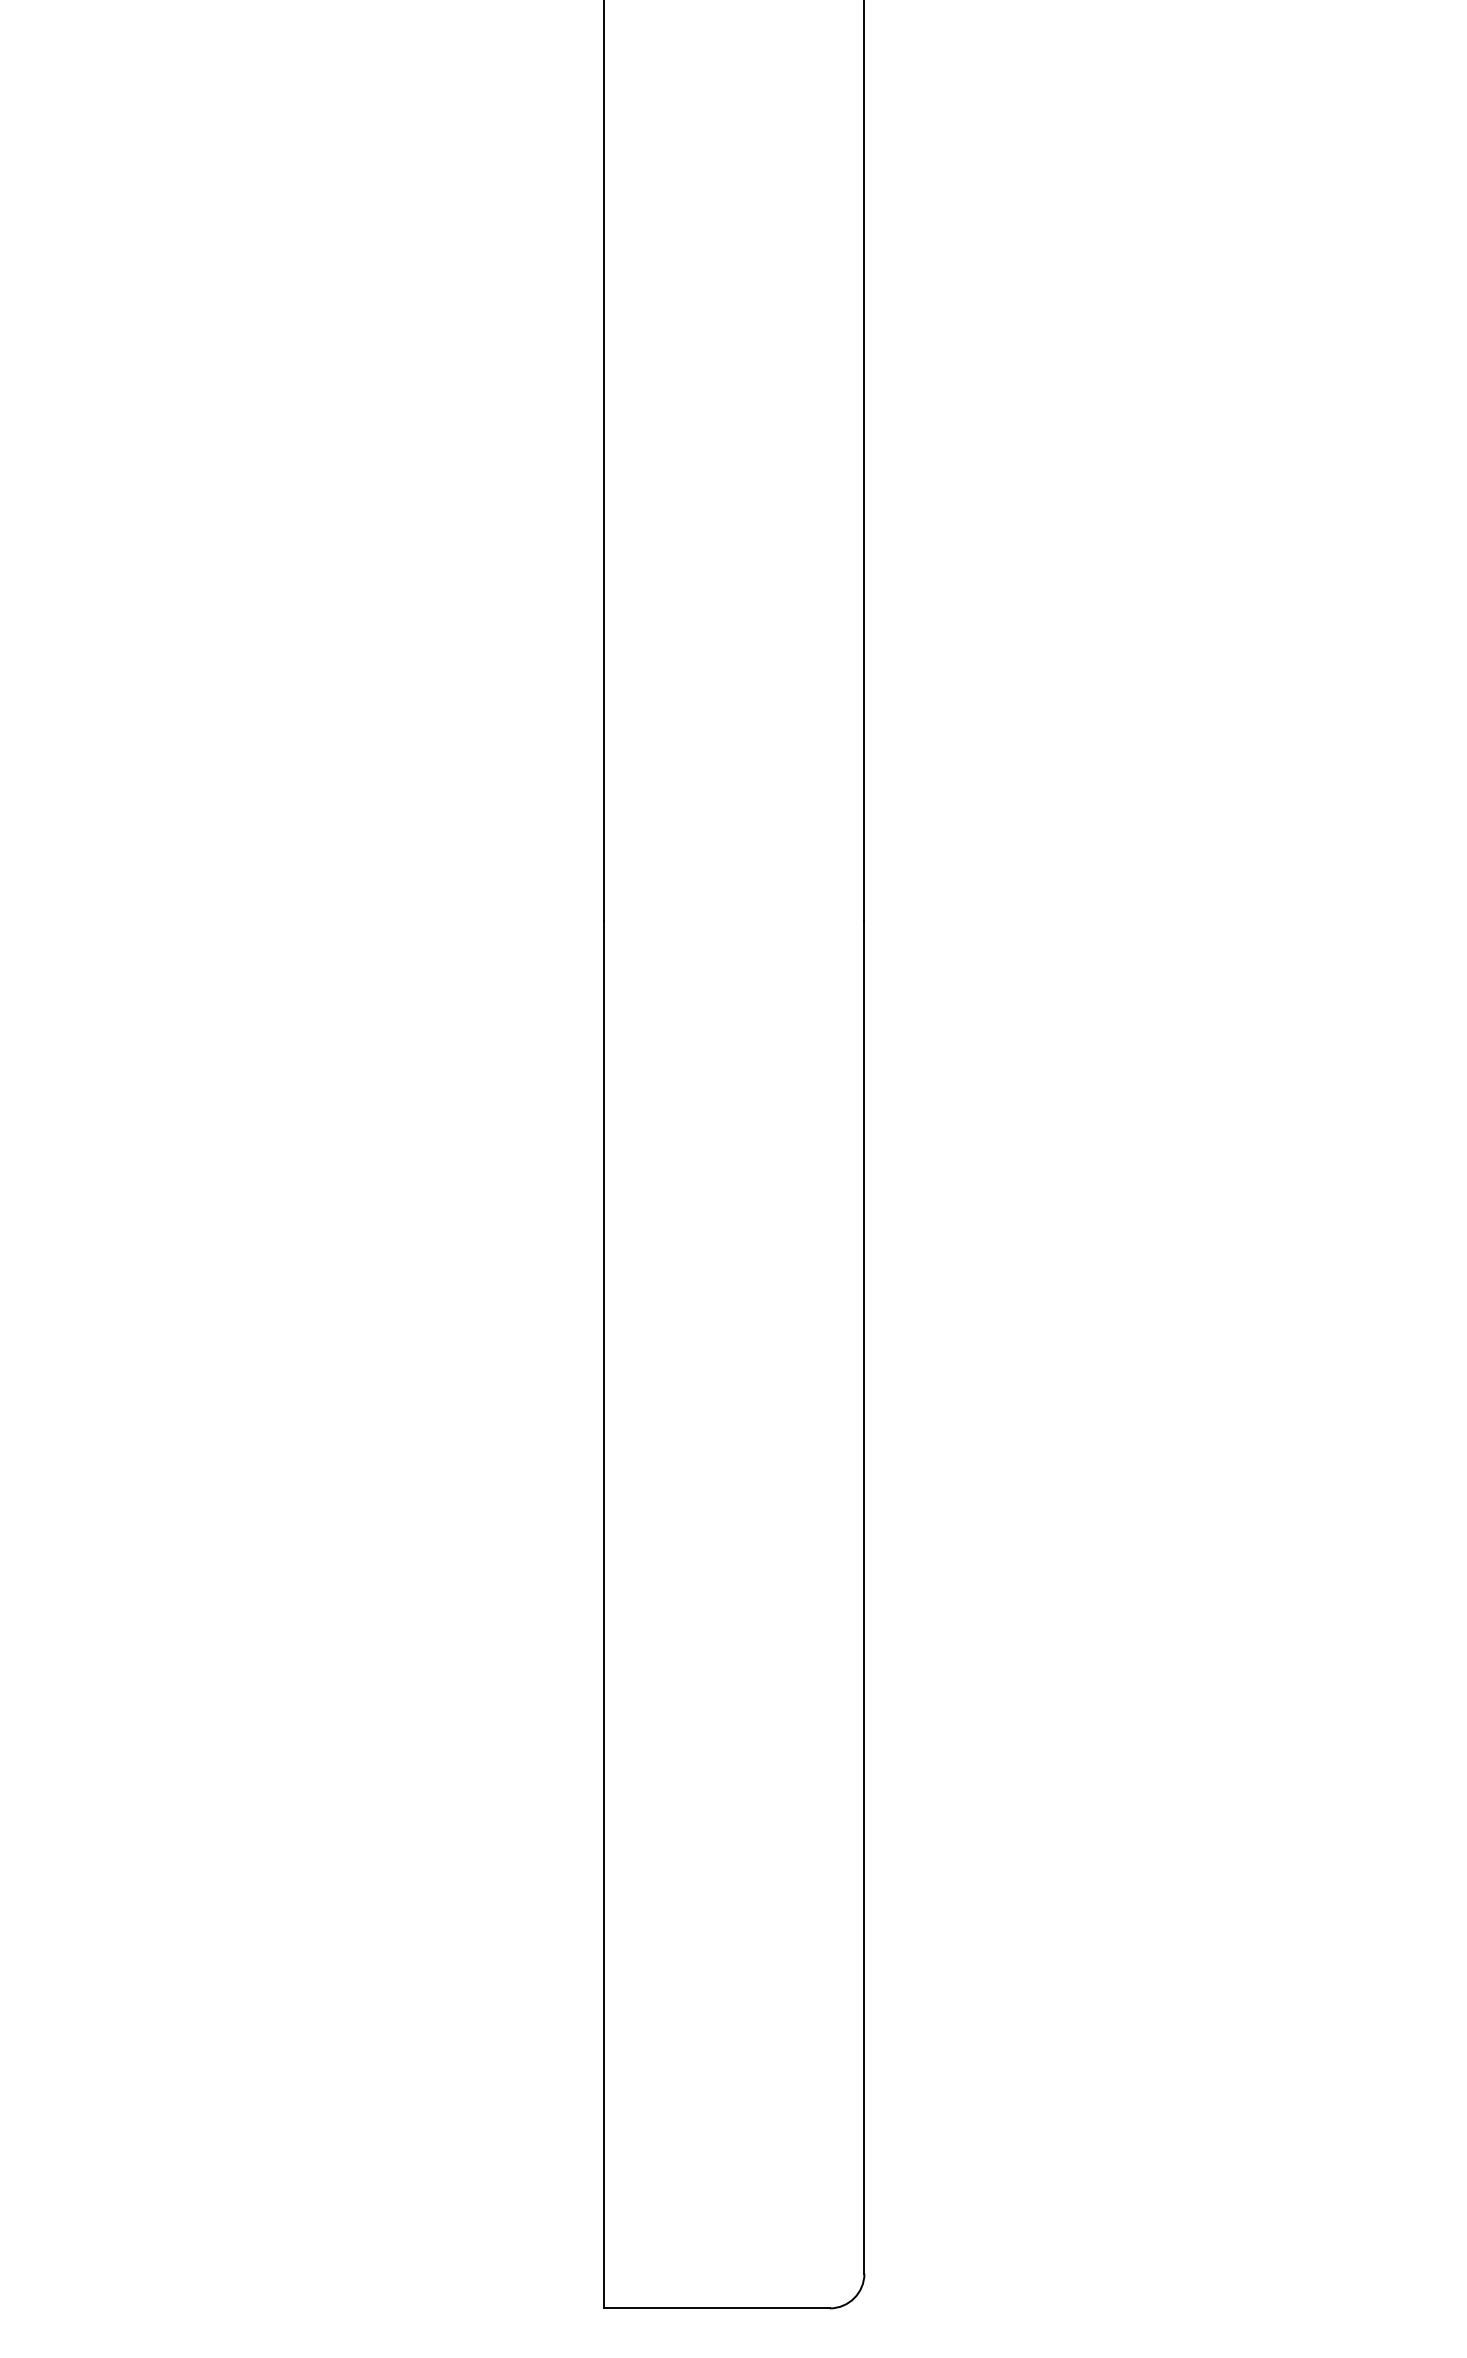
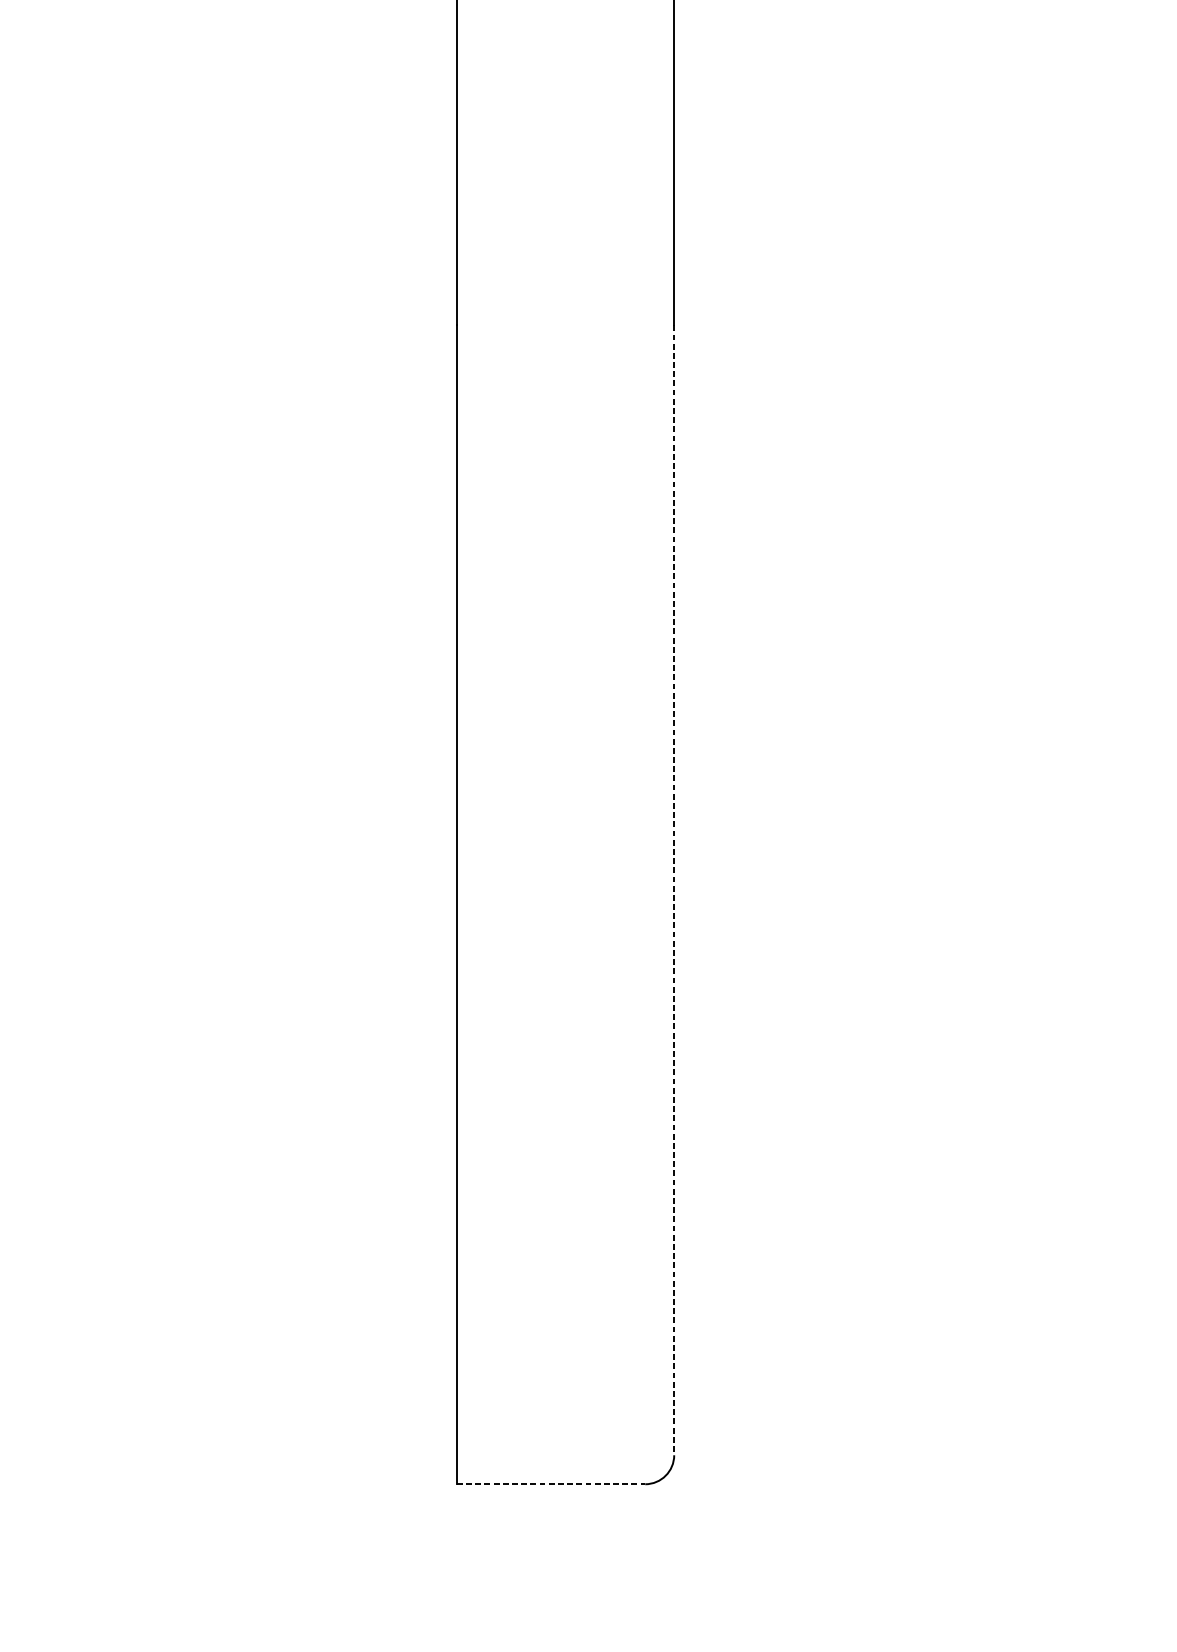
line: (864, 1597) -> (674, 890), solid -> dashed
line: (716, 2308) -> (550, 1484), solid -> dashed

